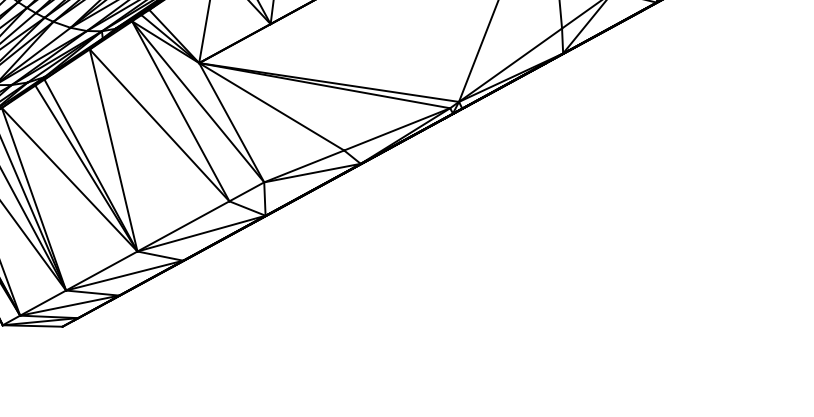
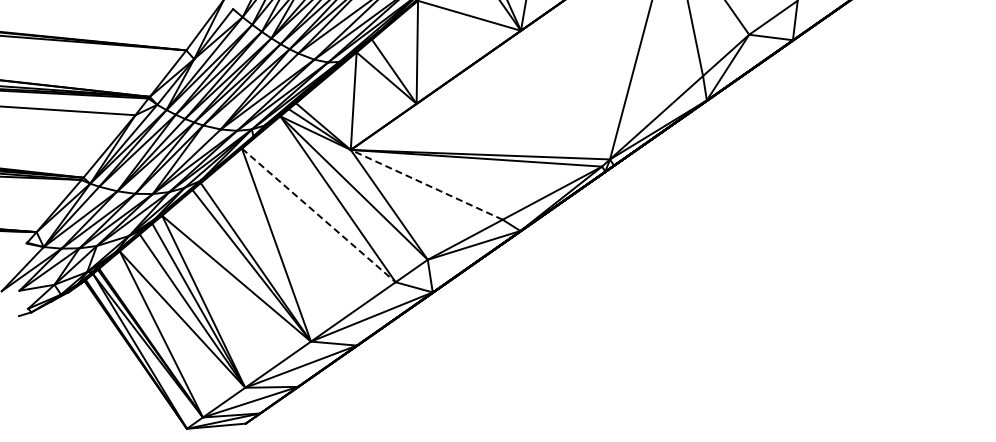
line: (271, 106) -> (426, 184), solid -> dashed
line: (159, 125) -> (318, 215), solid -> dashed

